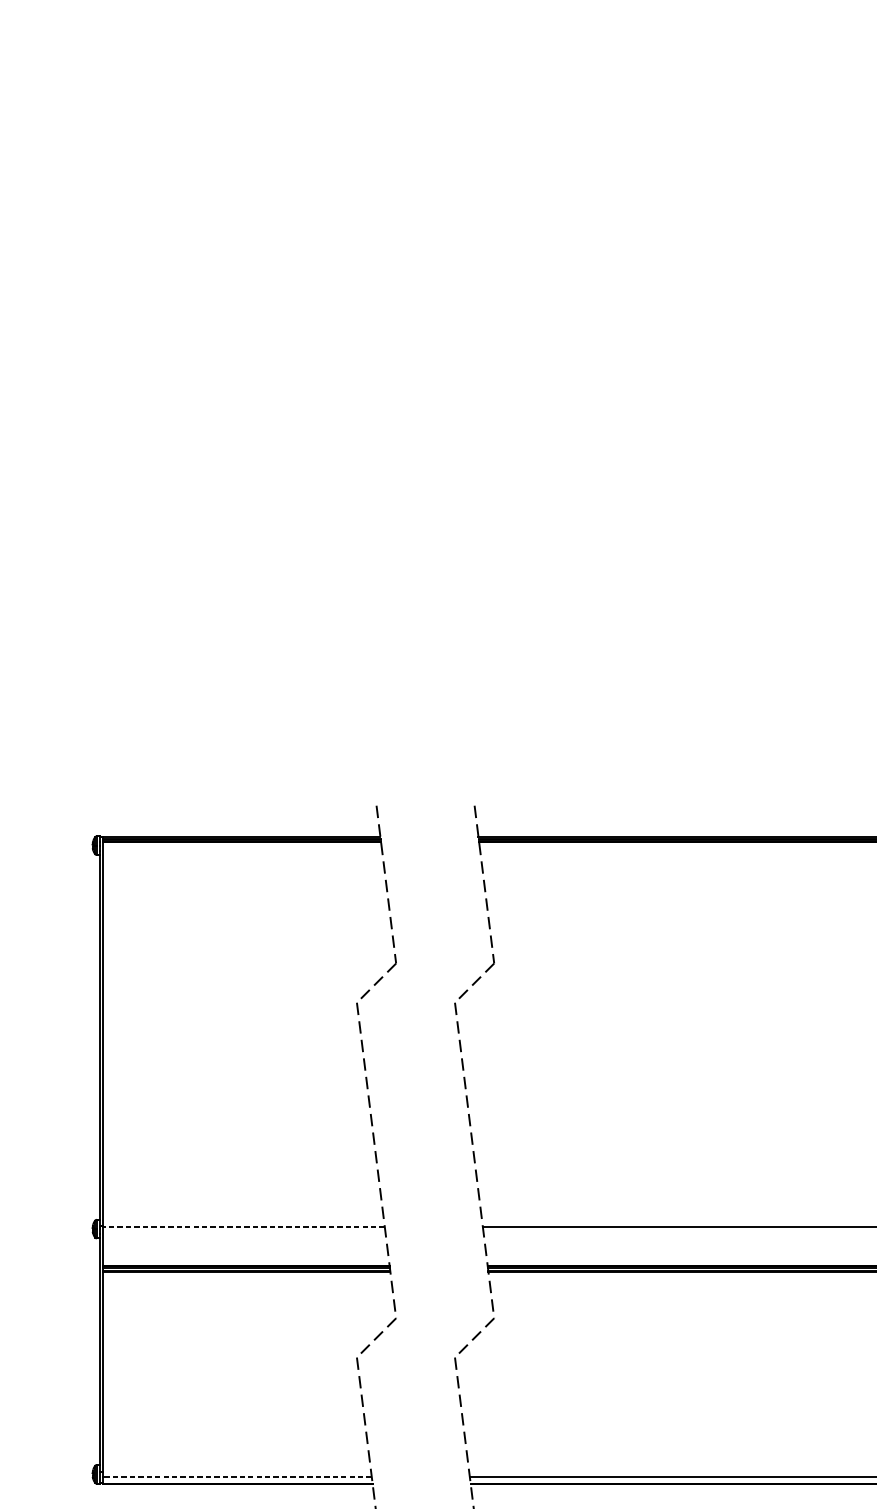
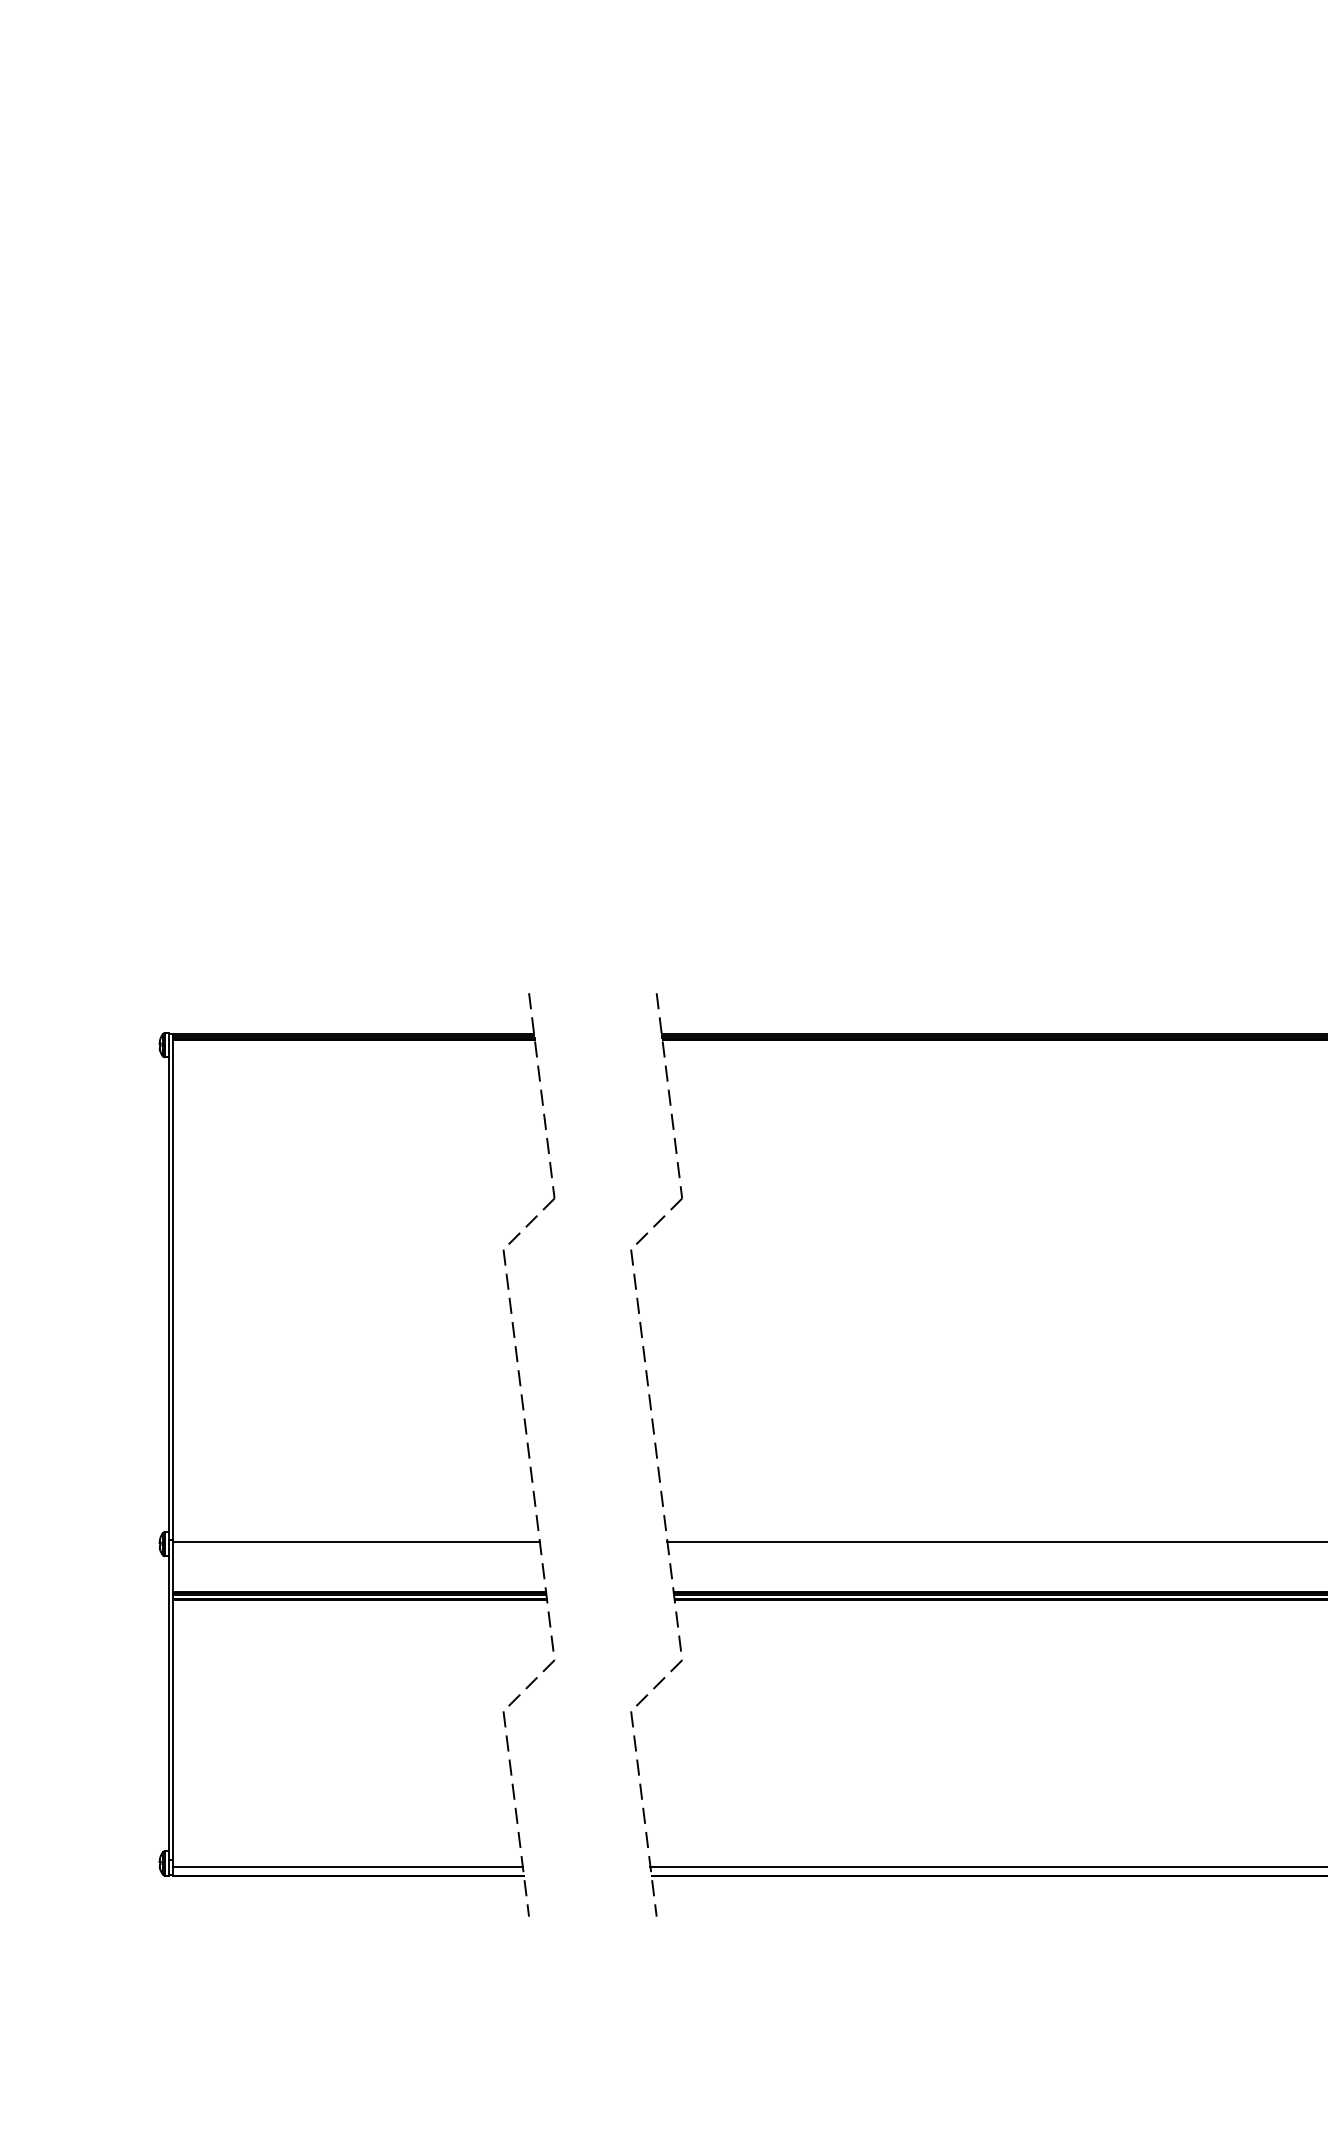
line: (243, 1227) -> (356, 1541), dashed -> solid
line: (237, 1476) -> (347, 1866), dashed -> solid

